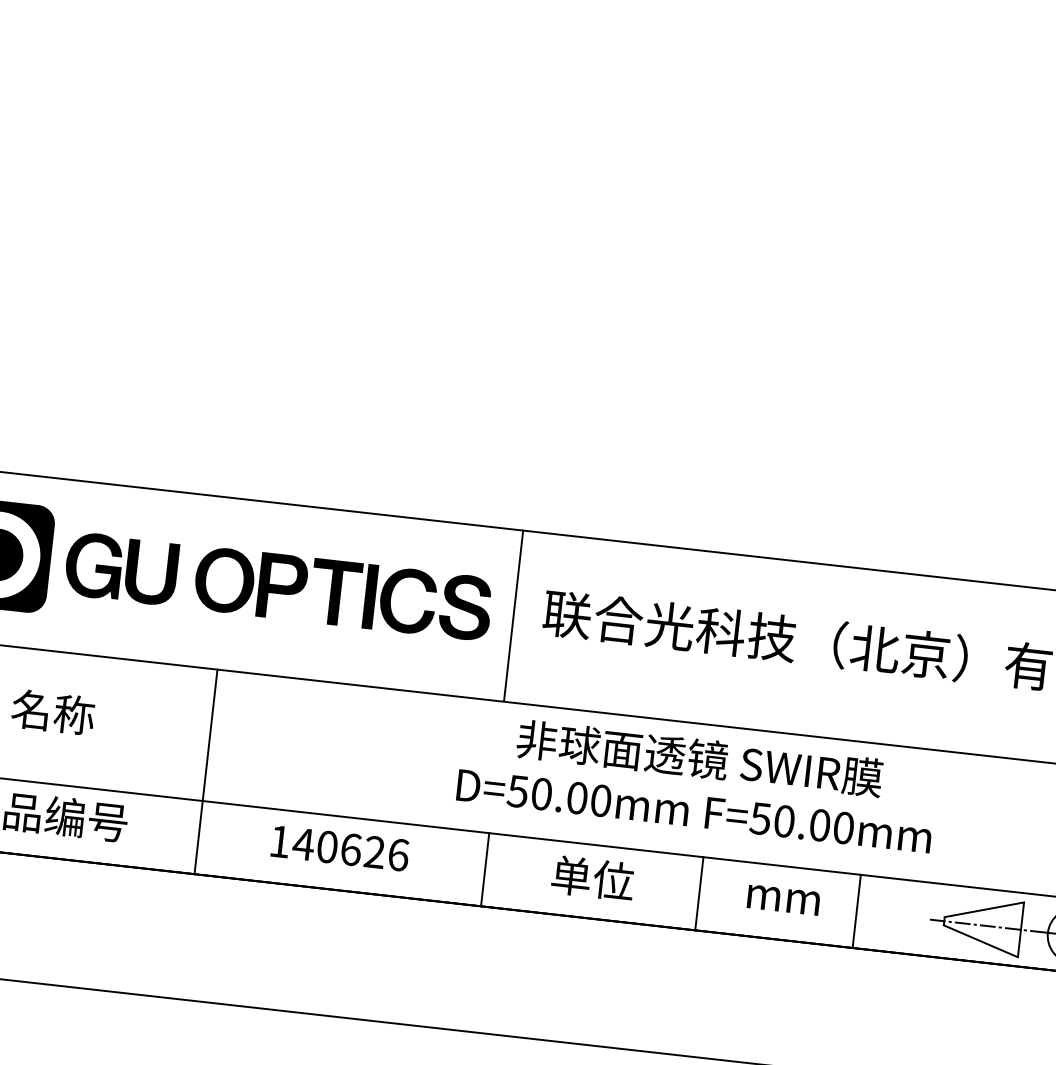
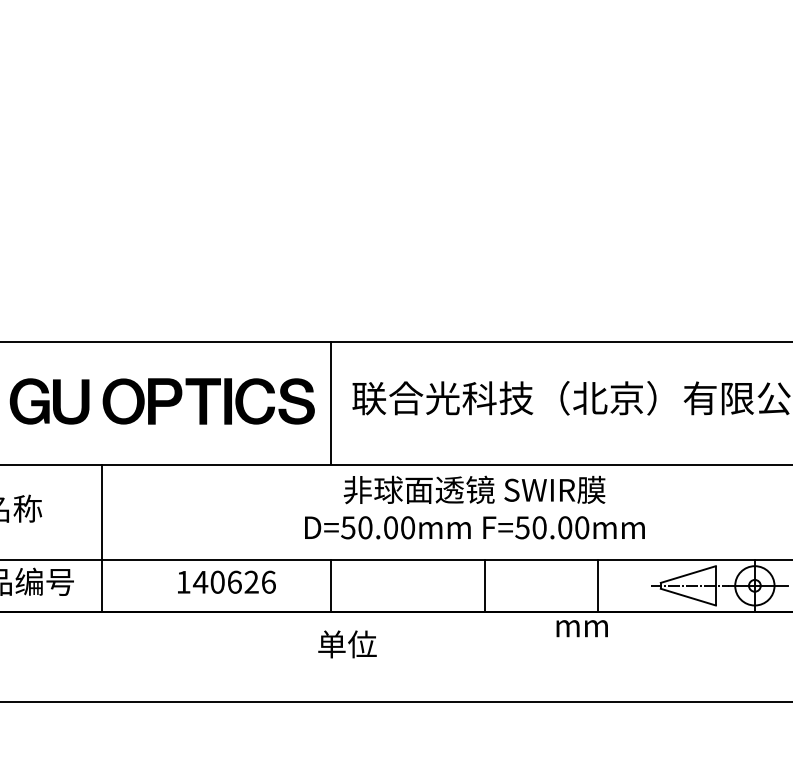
line: (205, 771) -> (101, 538), moved
text: (593, 878) -> (347, 644), moved
text: (782, 899) -> (581, 628), moved

